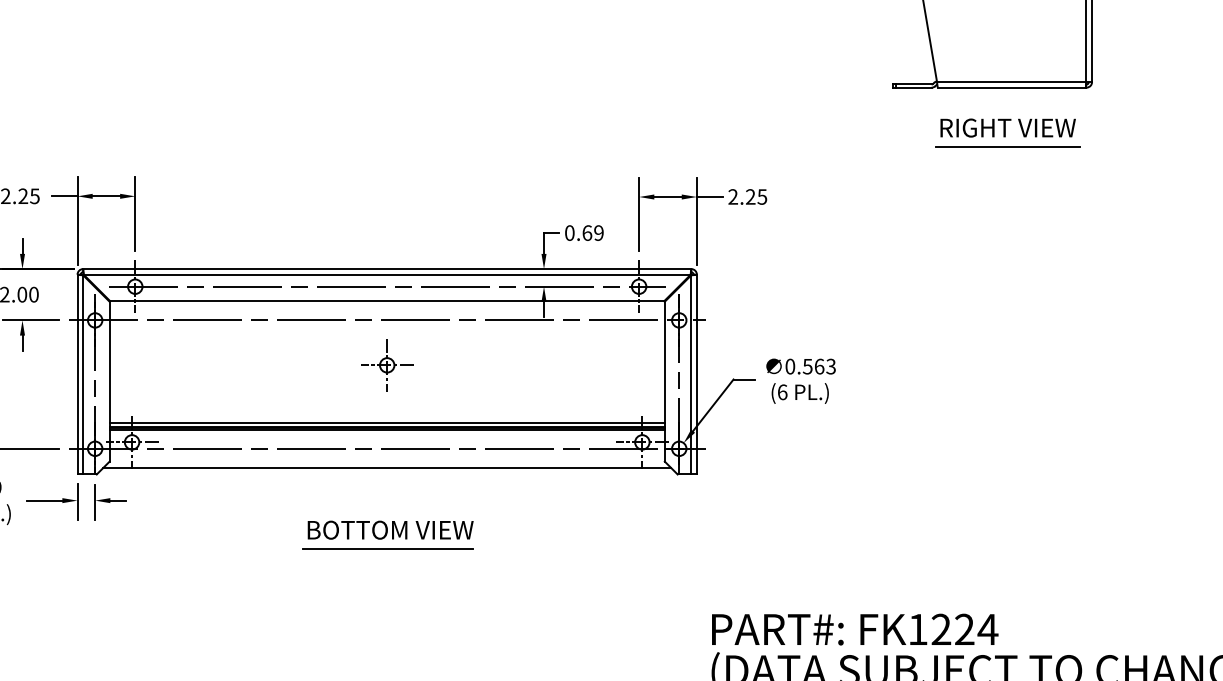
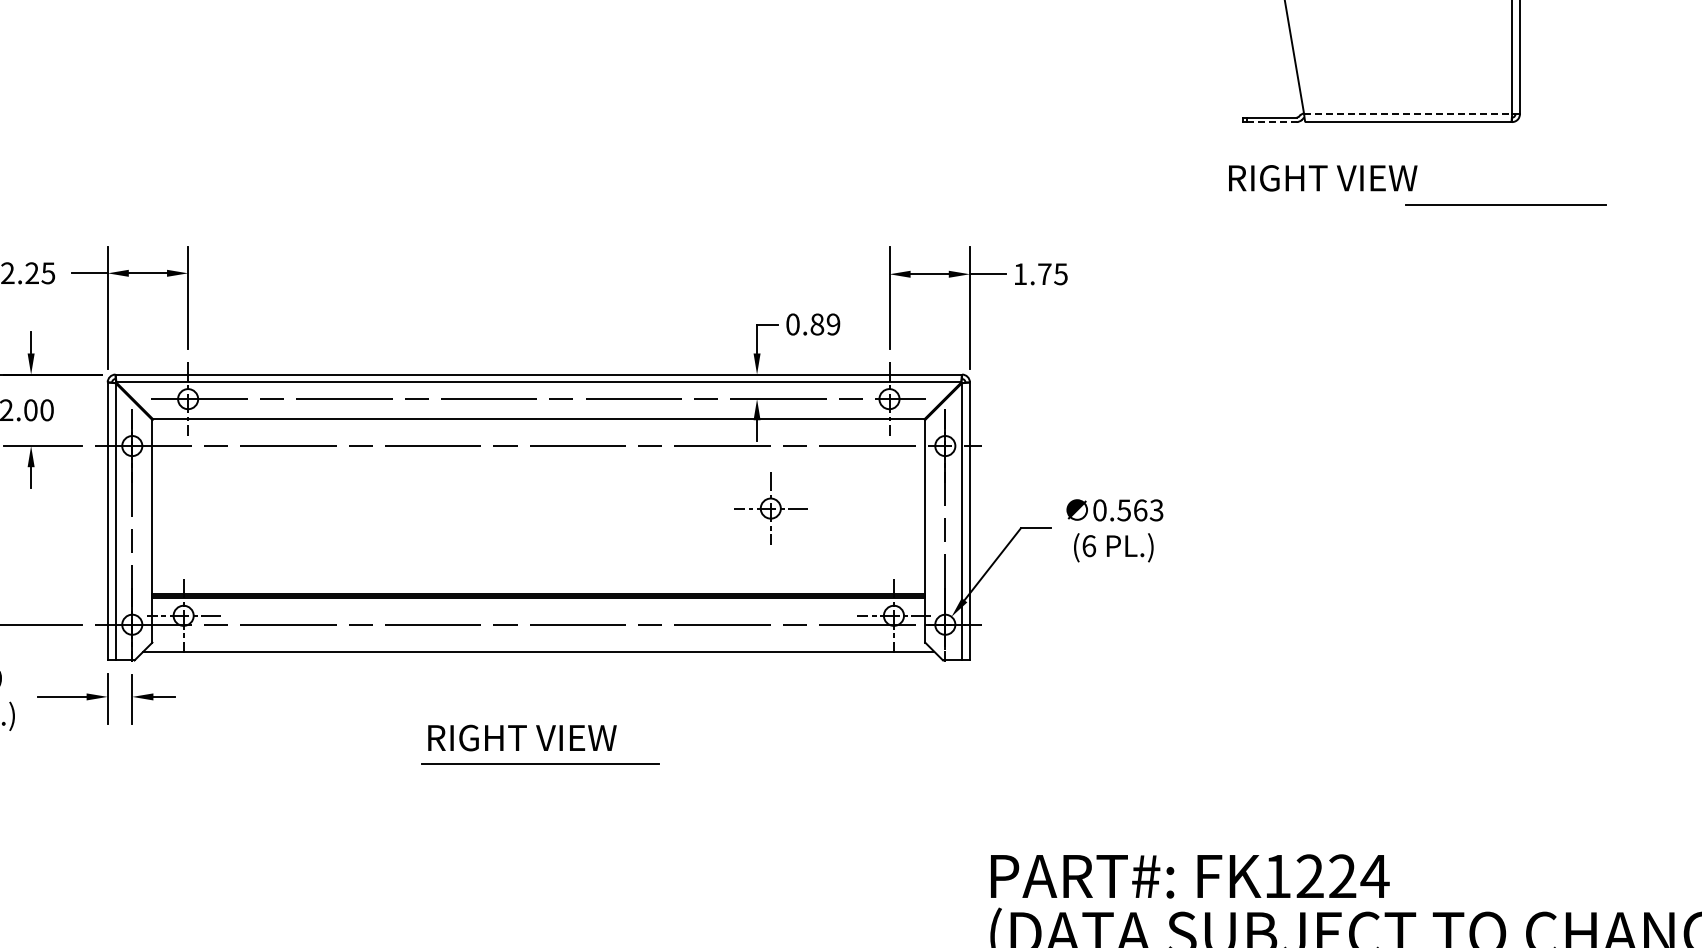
line: (1012, 82) -> (1408, 114), solid -> dashed
line: (913, 87) -> (1271, 122), solid -> dashed
text: (1008, 128) -> (1323, 178), moved
line: (1007, 146) -> (1505, 204), moved
text: (741, 196) -> (1032, 273), 2.25 -> 1.75
text: (587, 233) -> (817, 324), 0.69 -> 0.89
part: (386, 365) -> (770, 508), moved
line: (386, 422) -> (538, 588), removed
text: (392, 529) -> (545, 737), BOTTOM VIEW -> RIGHT VIEW

